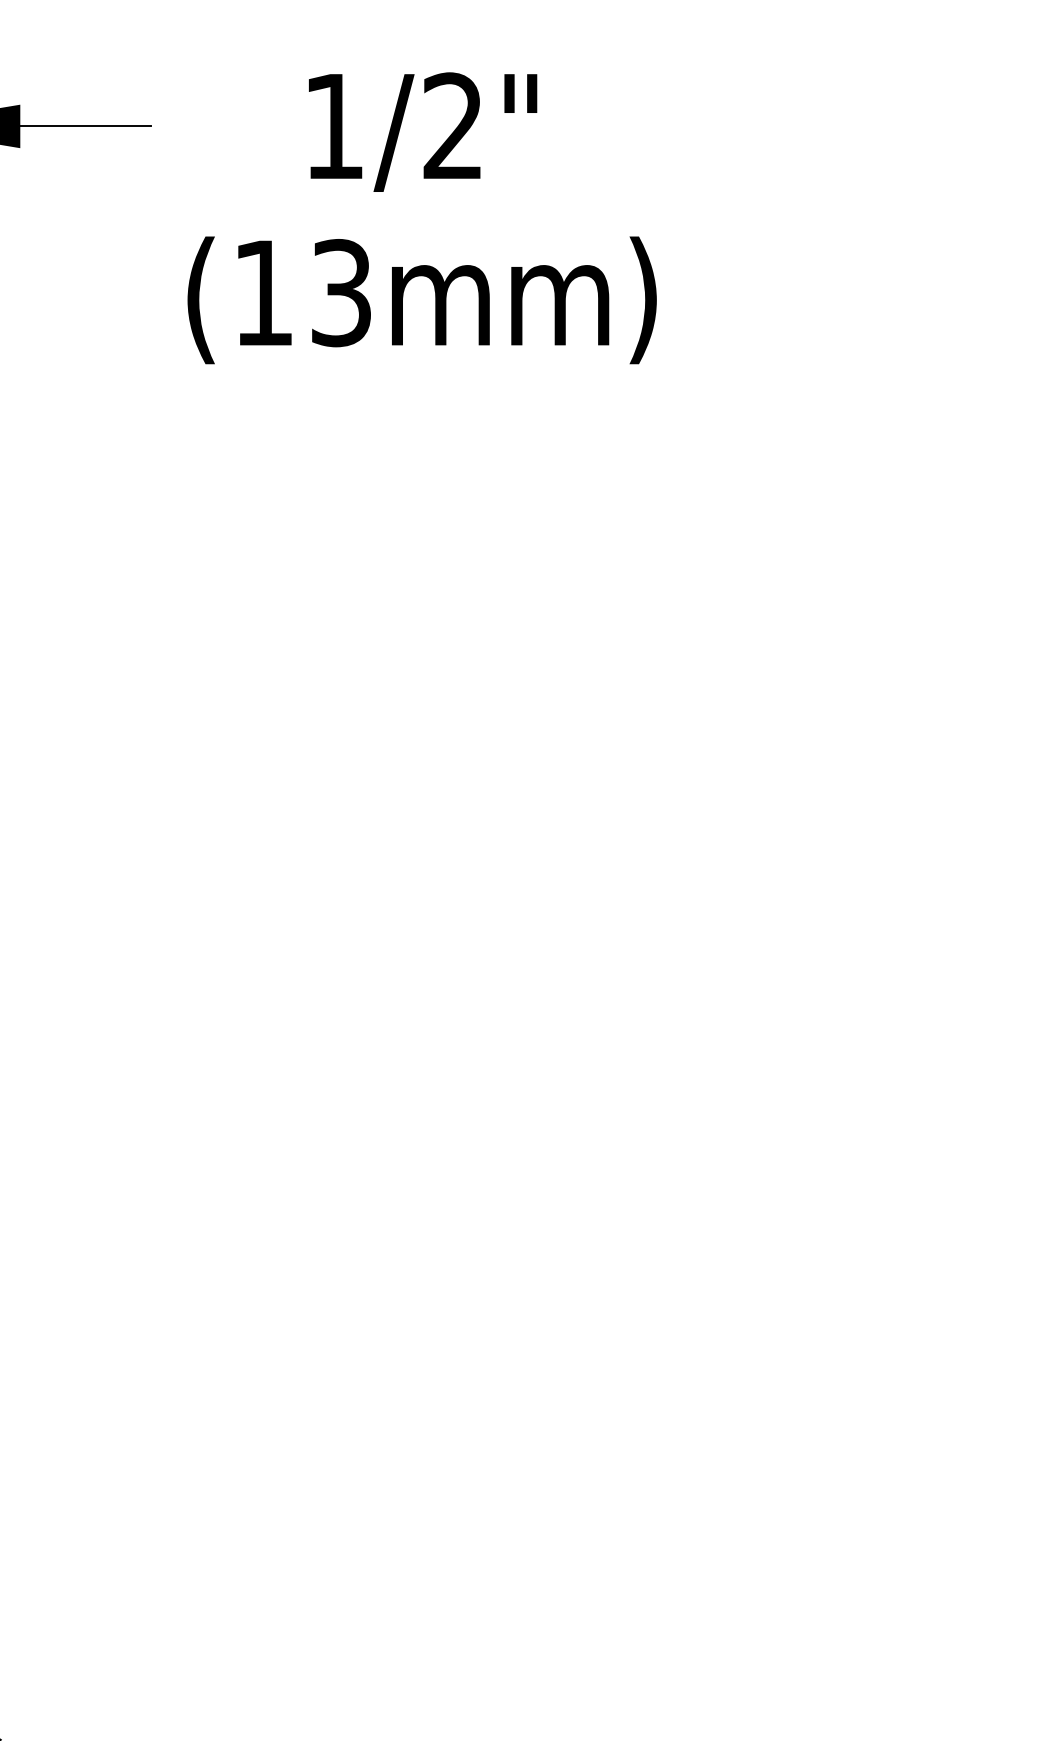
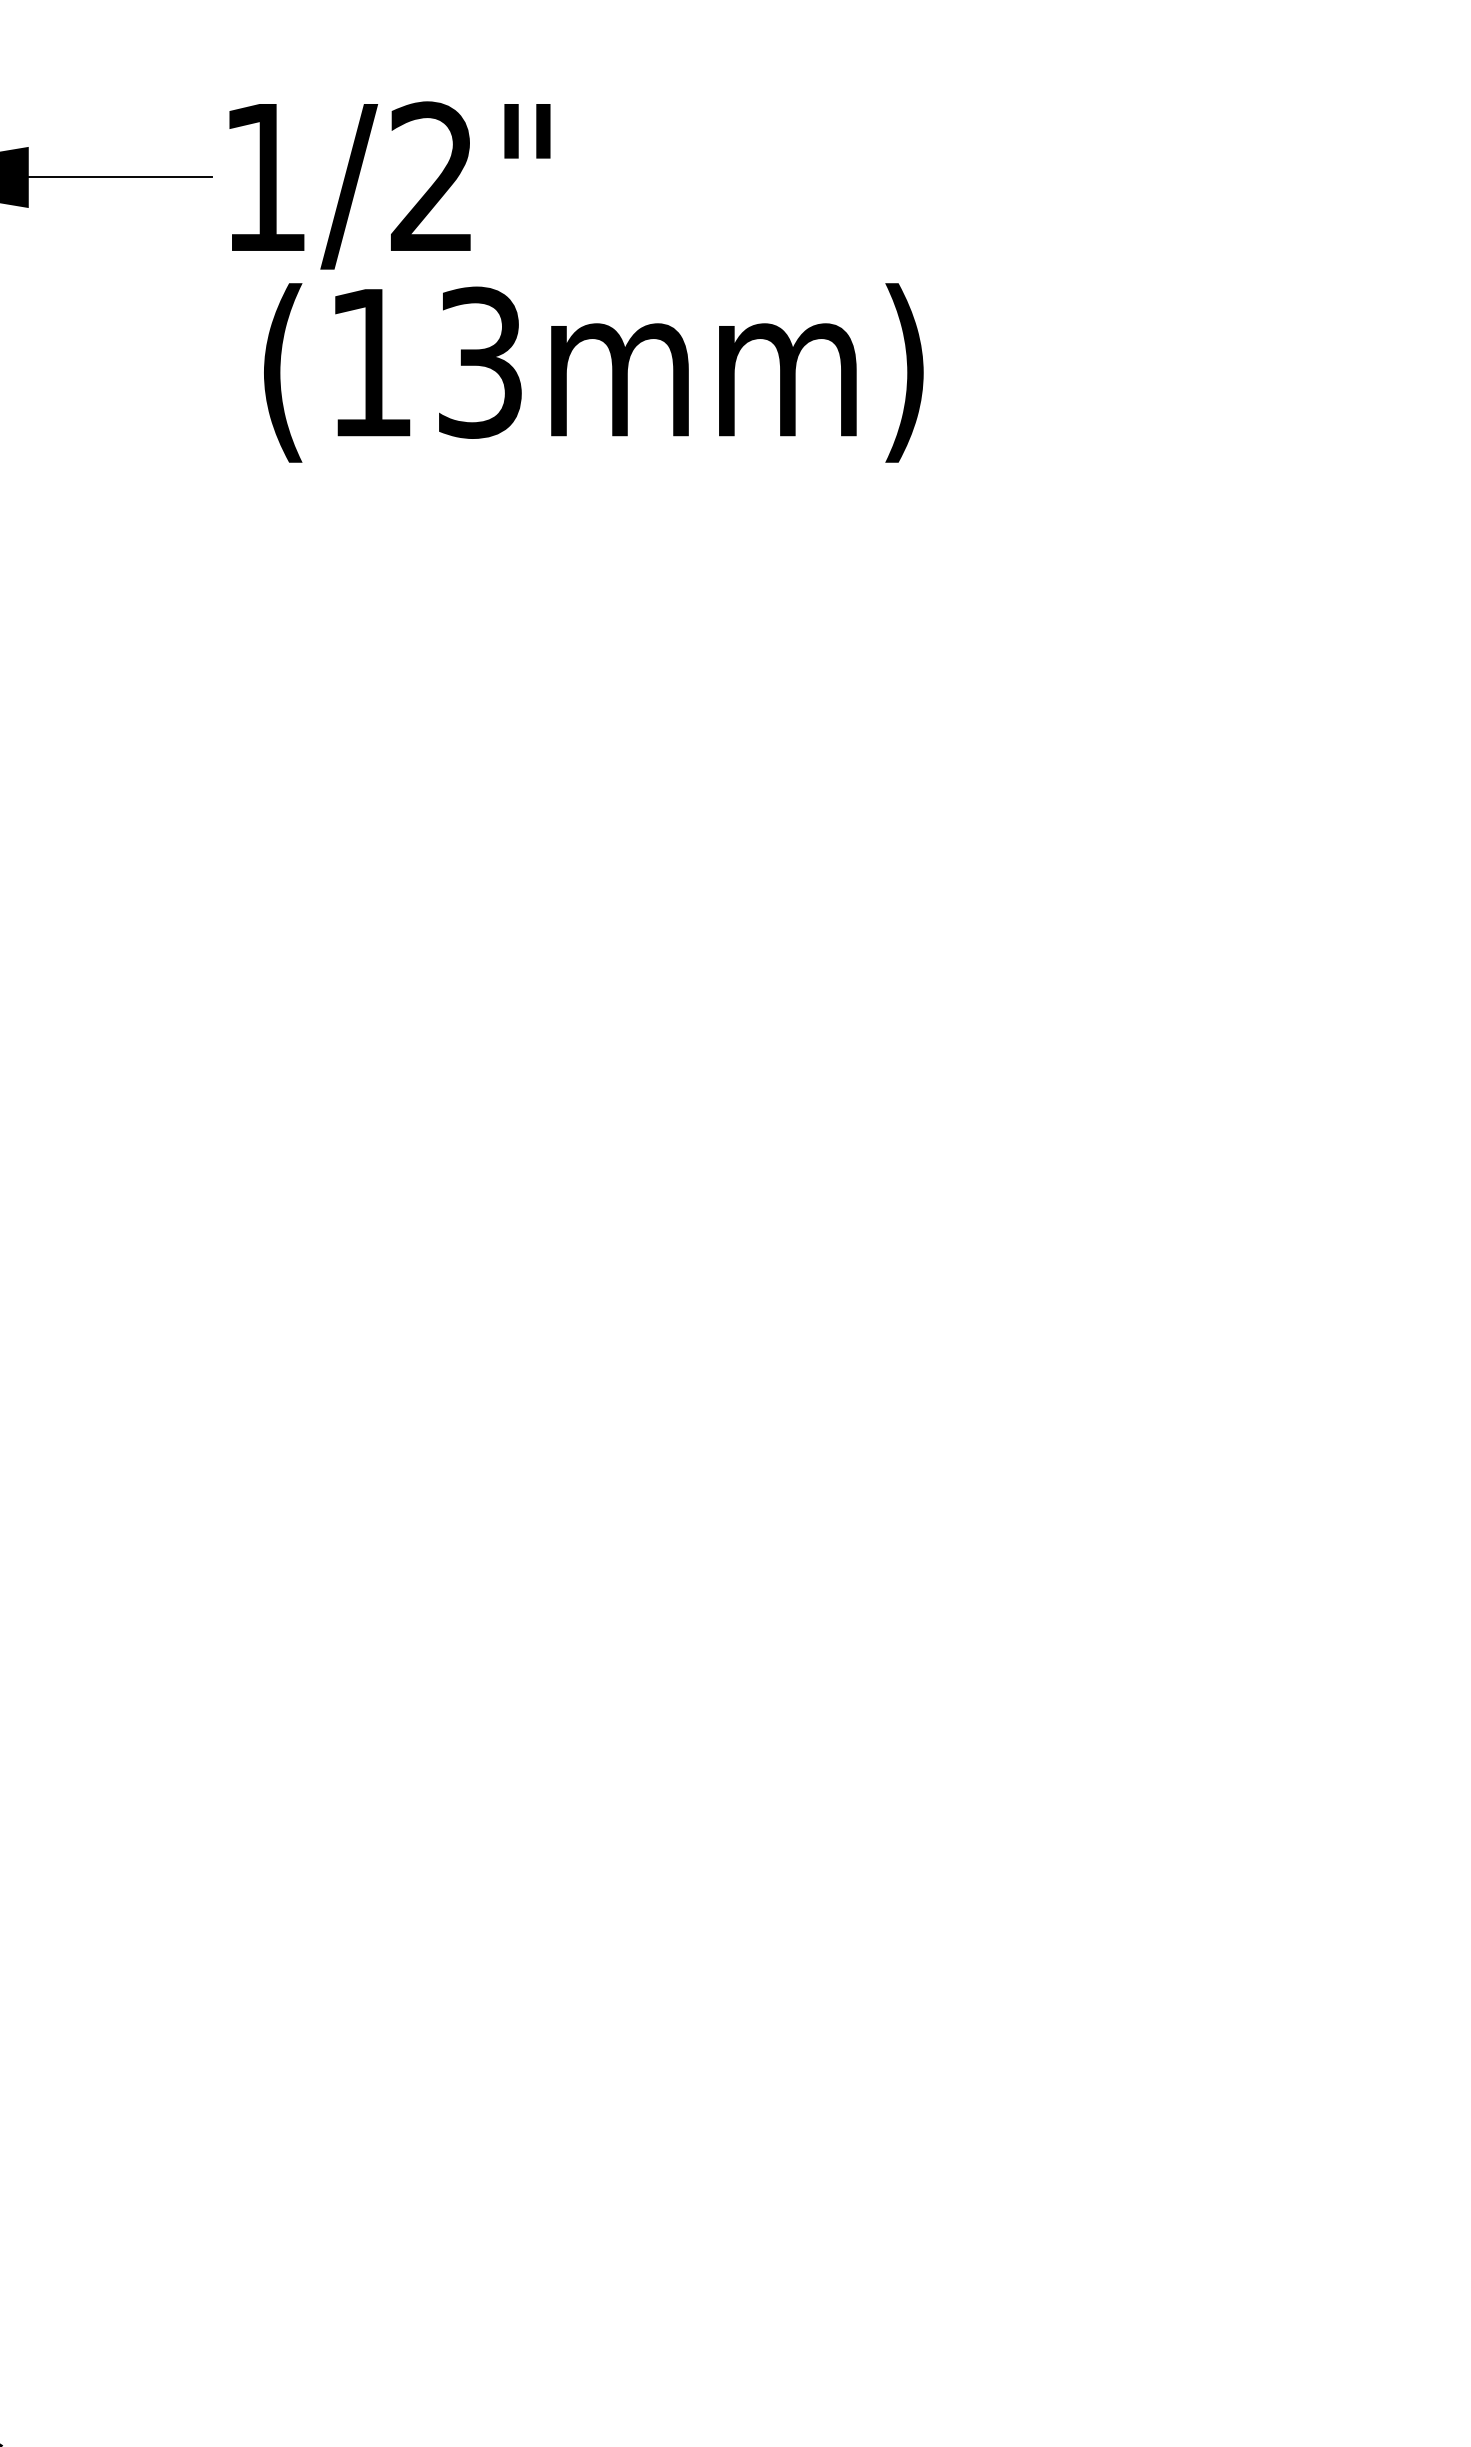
text: (422, 132) -> (389, 185), moved
text: (421, 300) -> (593, 372), moved

